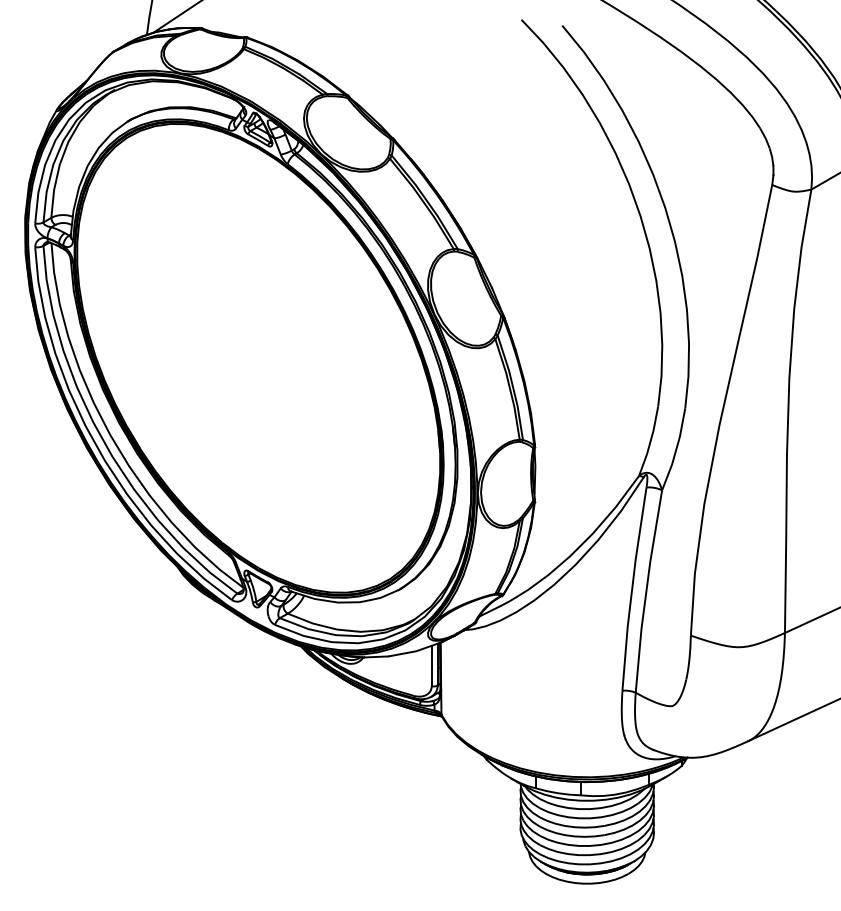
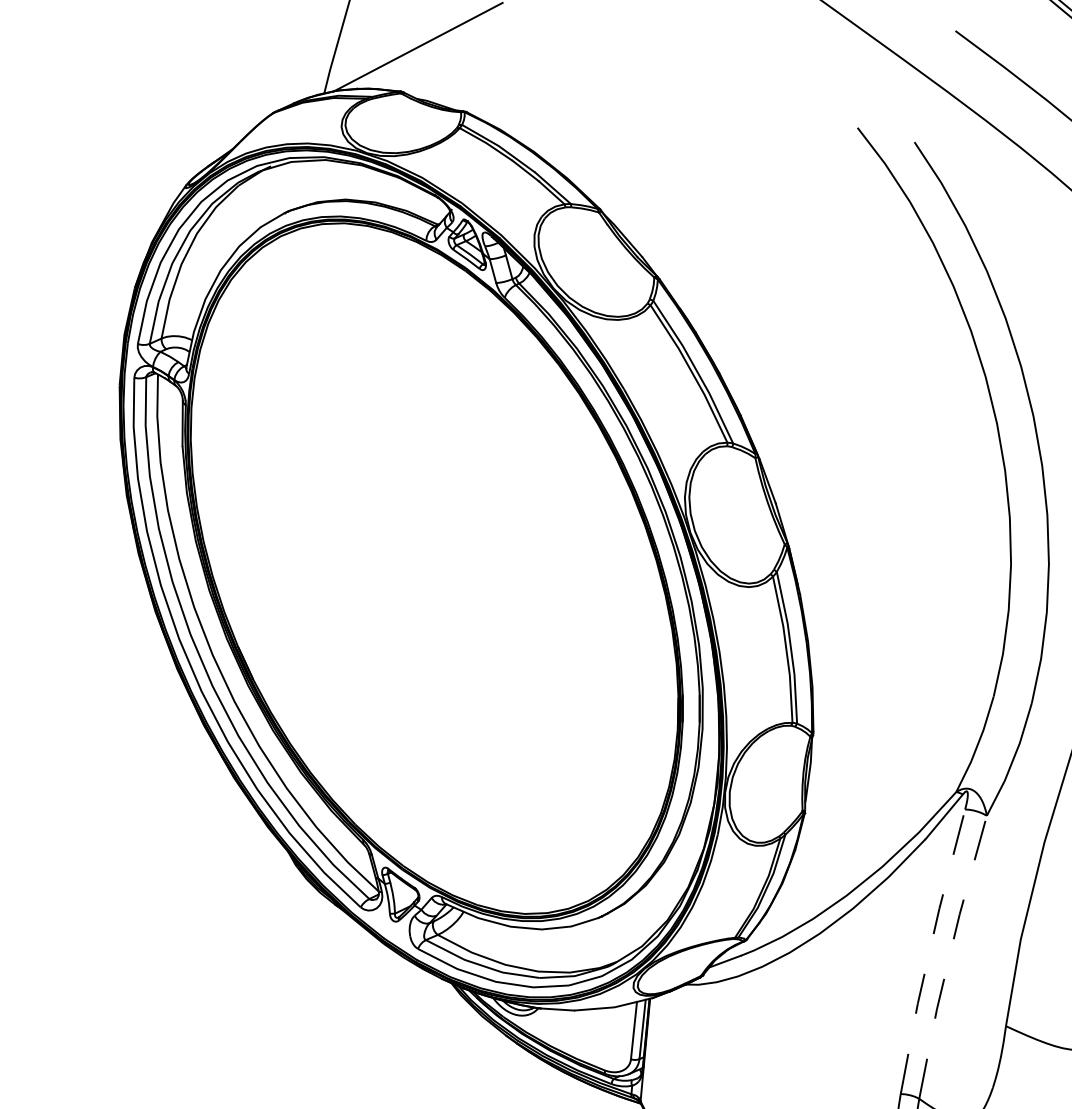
line: (632, 588) -> (930, 950), solid -> dashed
line: (646, 591) -> (949, 956), solid -> dashed

